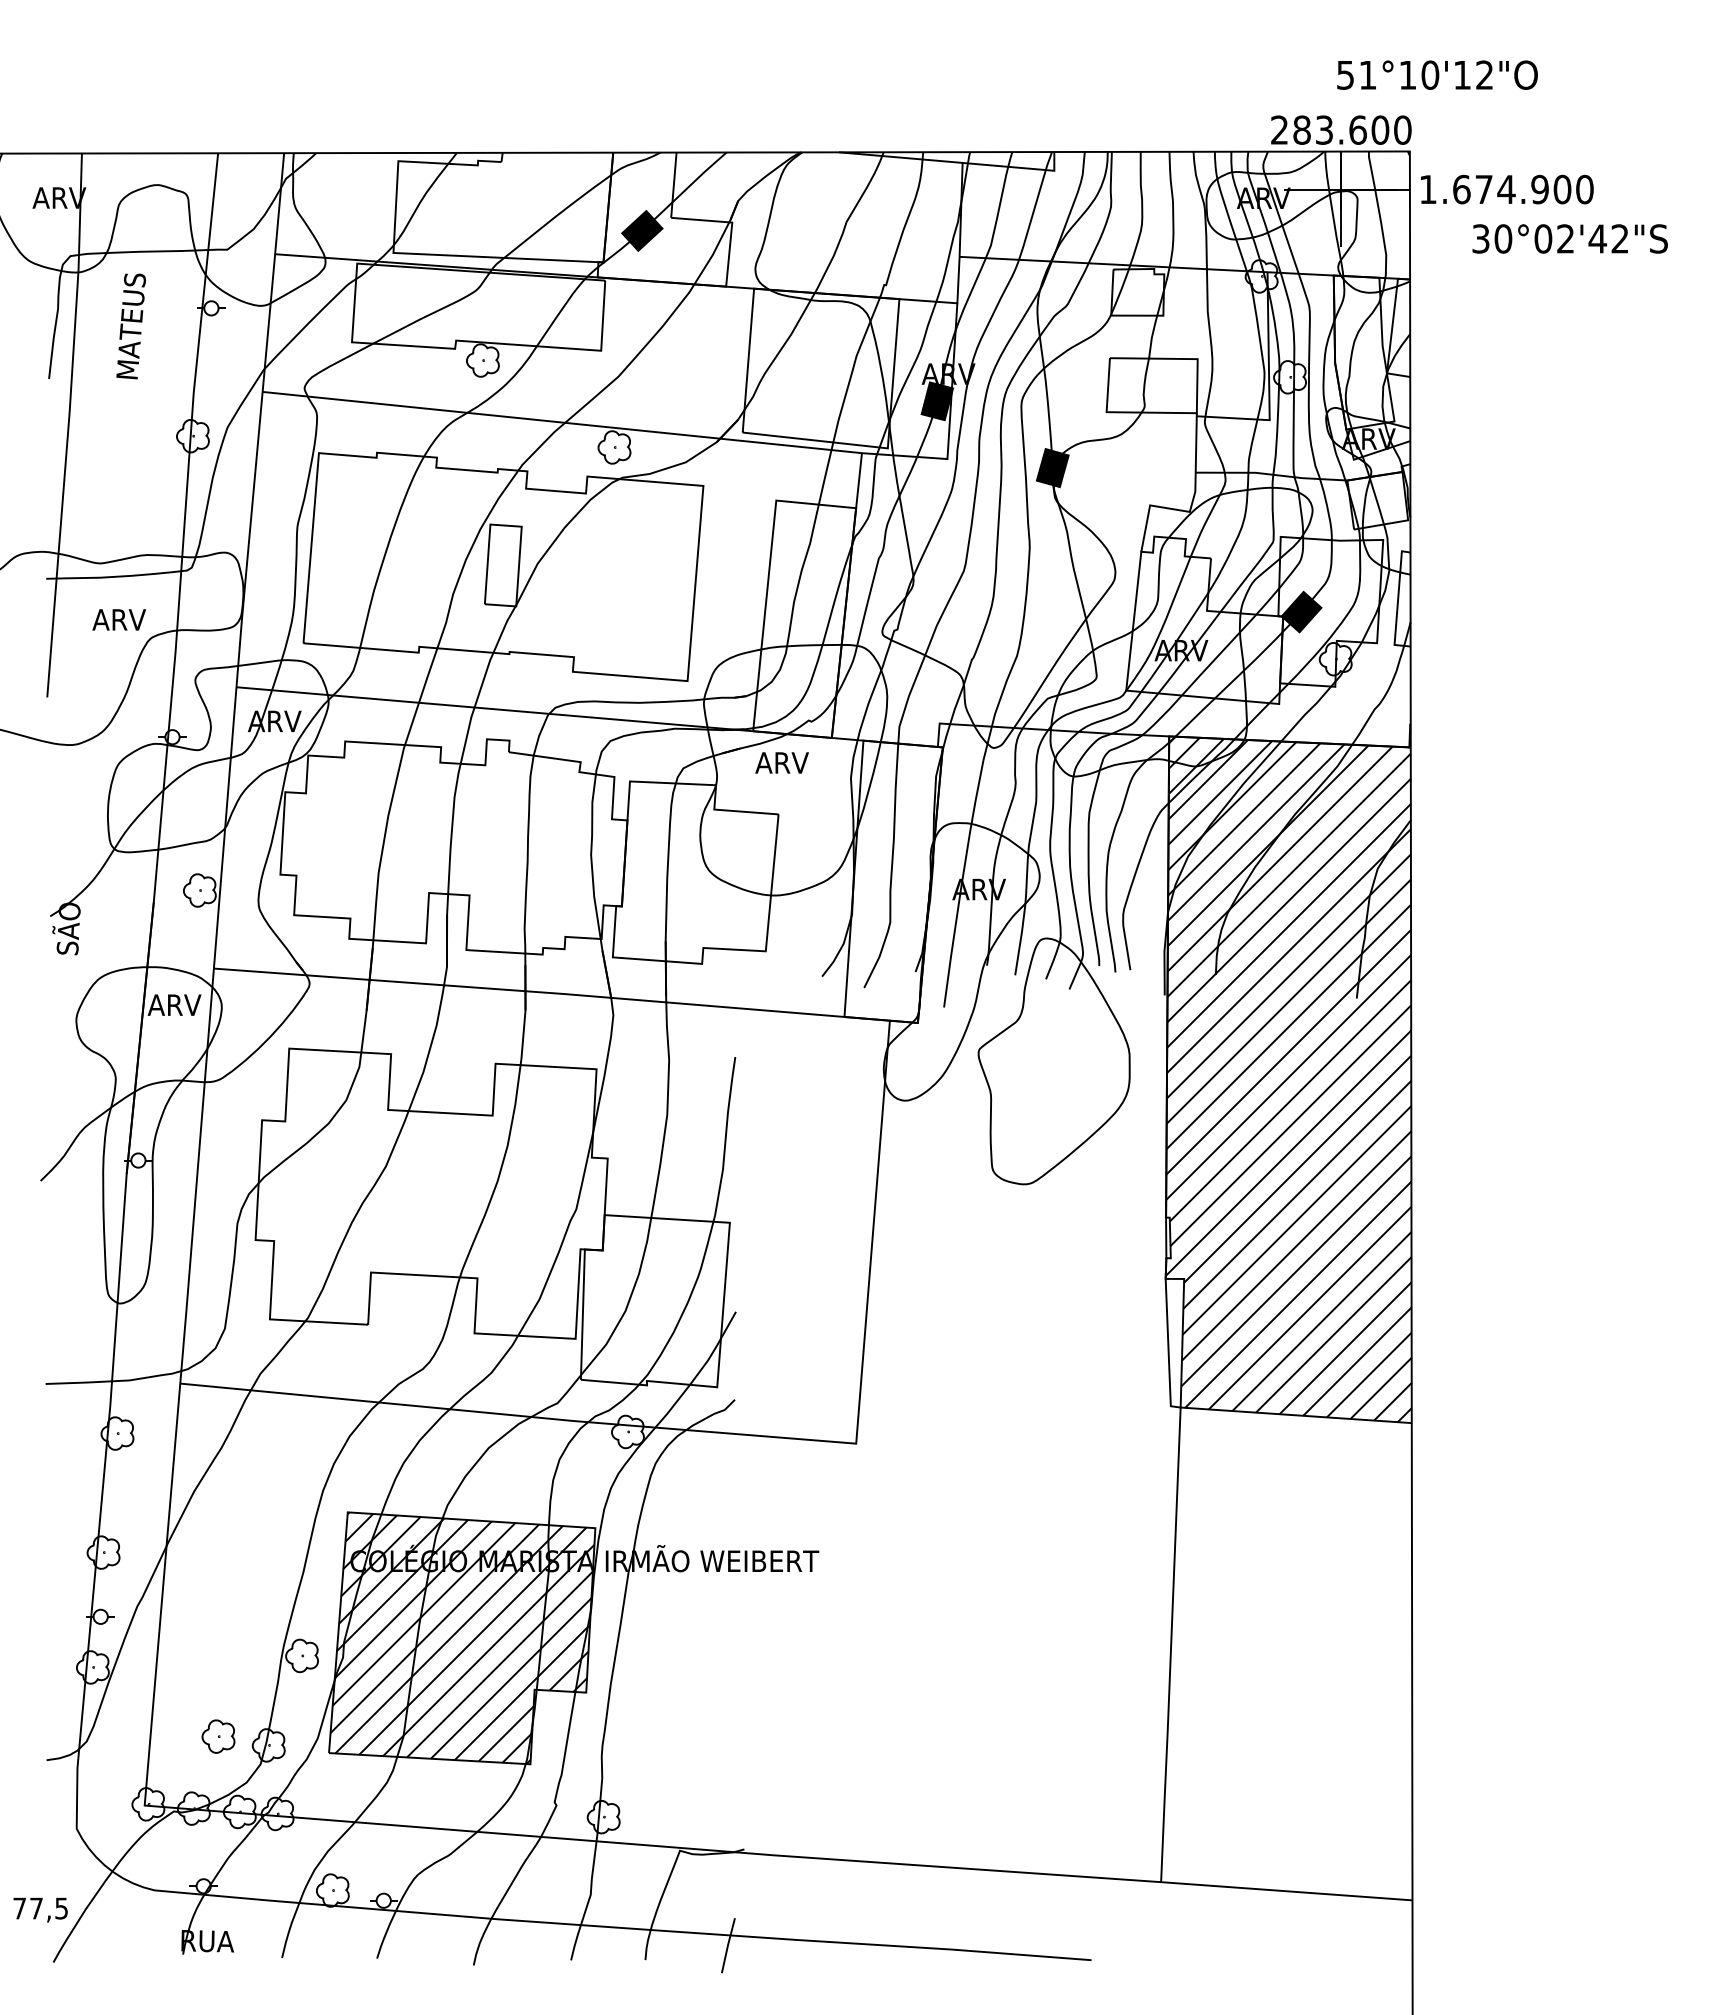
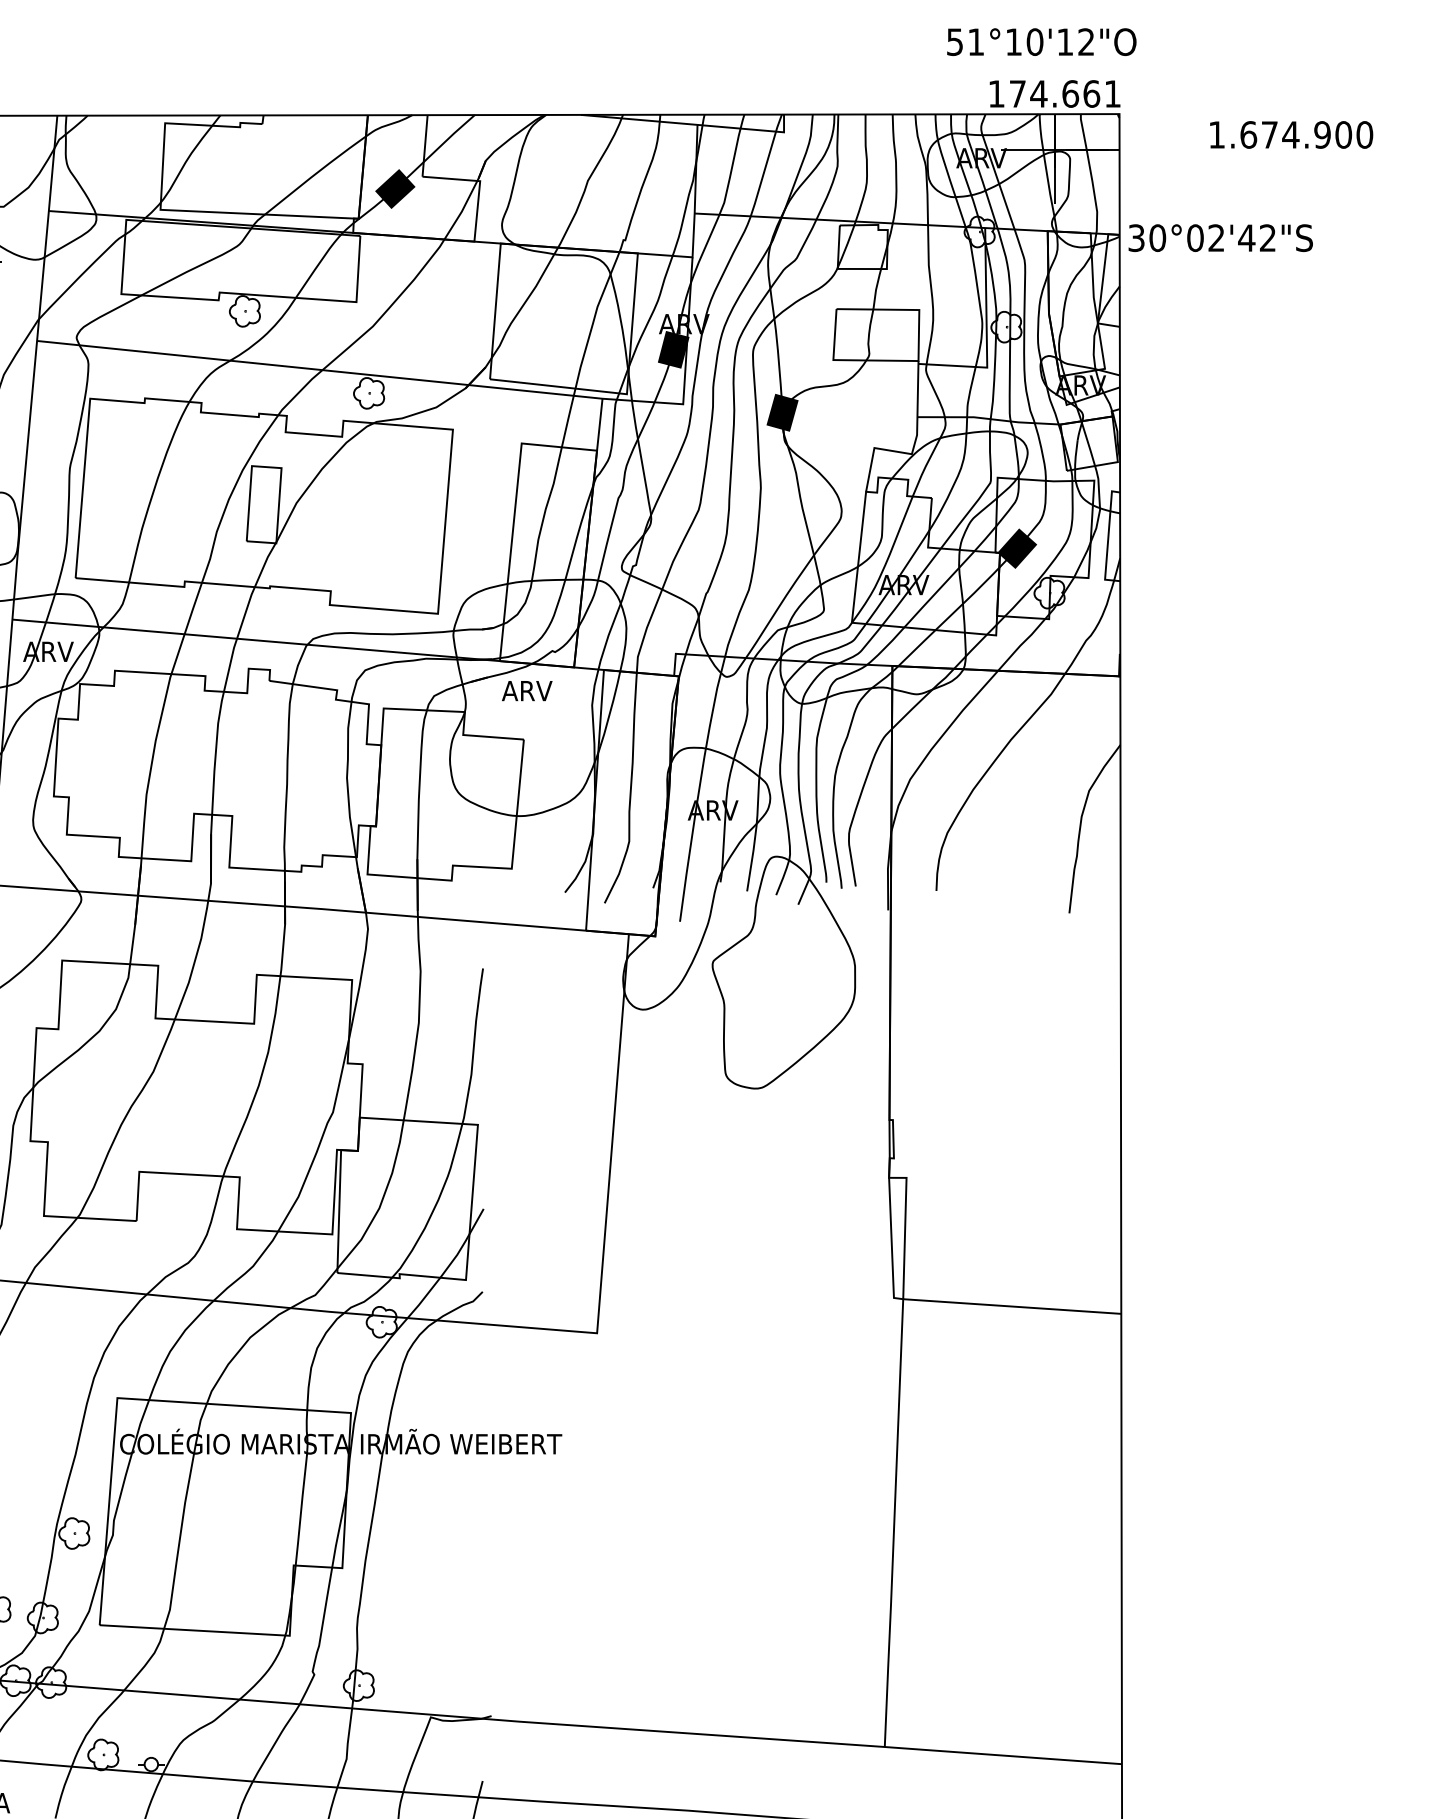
text: (1437, 74) -> (1041, 41), moved
text: (1341, 129) -> (1054, 93), 283.600 -> 174.661
text: (1507, 189) -> (1291, 134), moved
text: (1569, 238) -> (1220, 237), moved
hatch: (1288, 1079) -> (1004, 989), removed
hatch: (462, 1638) -> (225, 1517), removed

